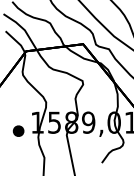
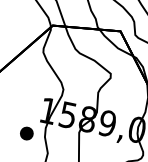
part: (18, 130) -> (26, 132), moved

